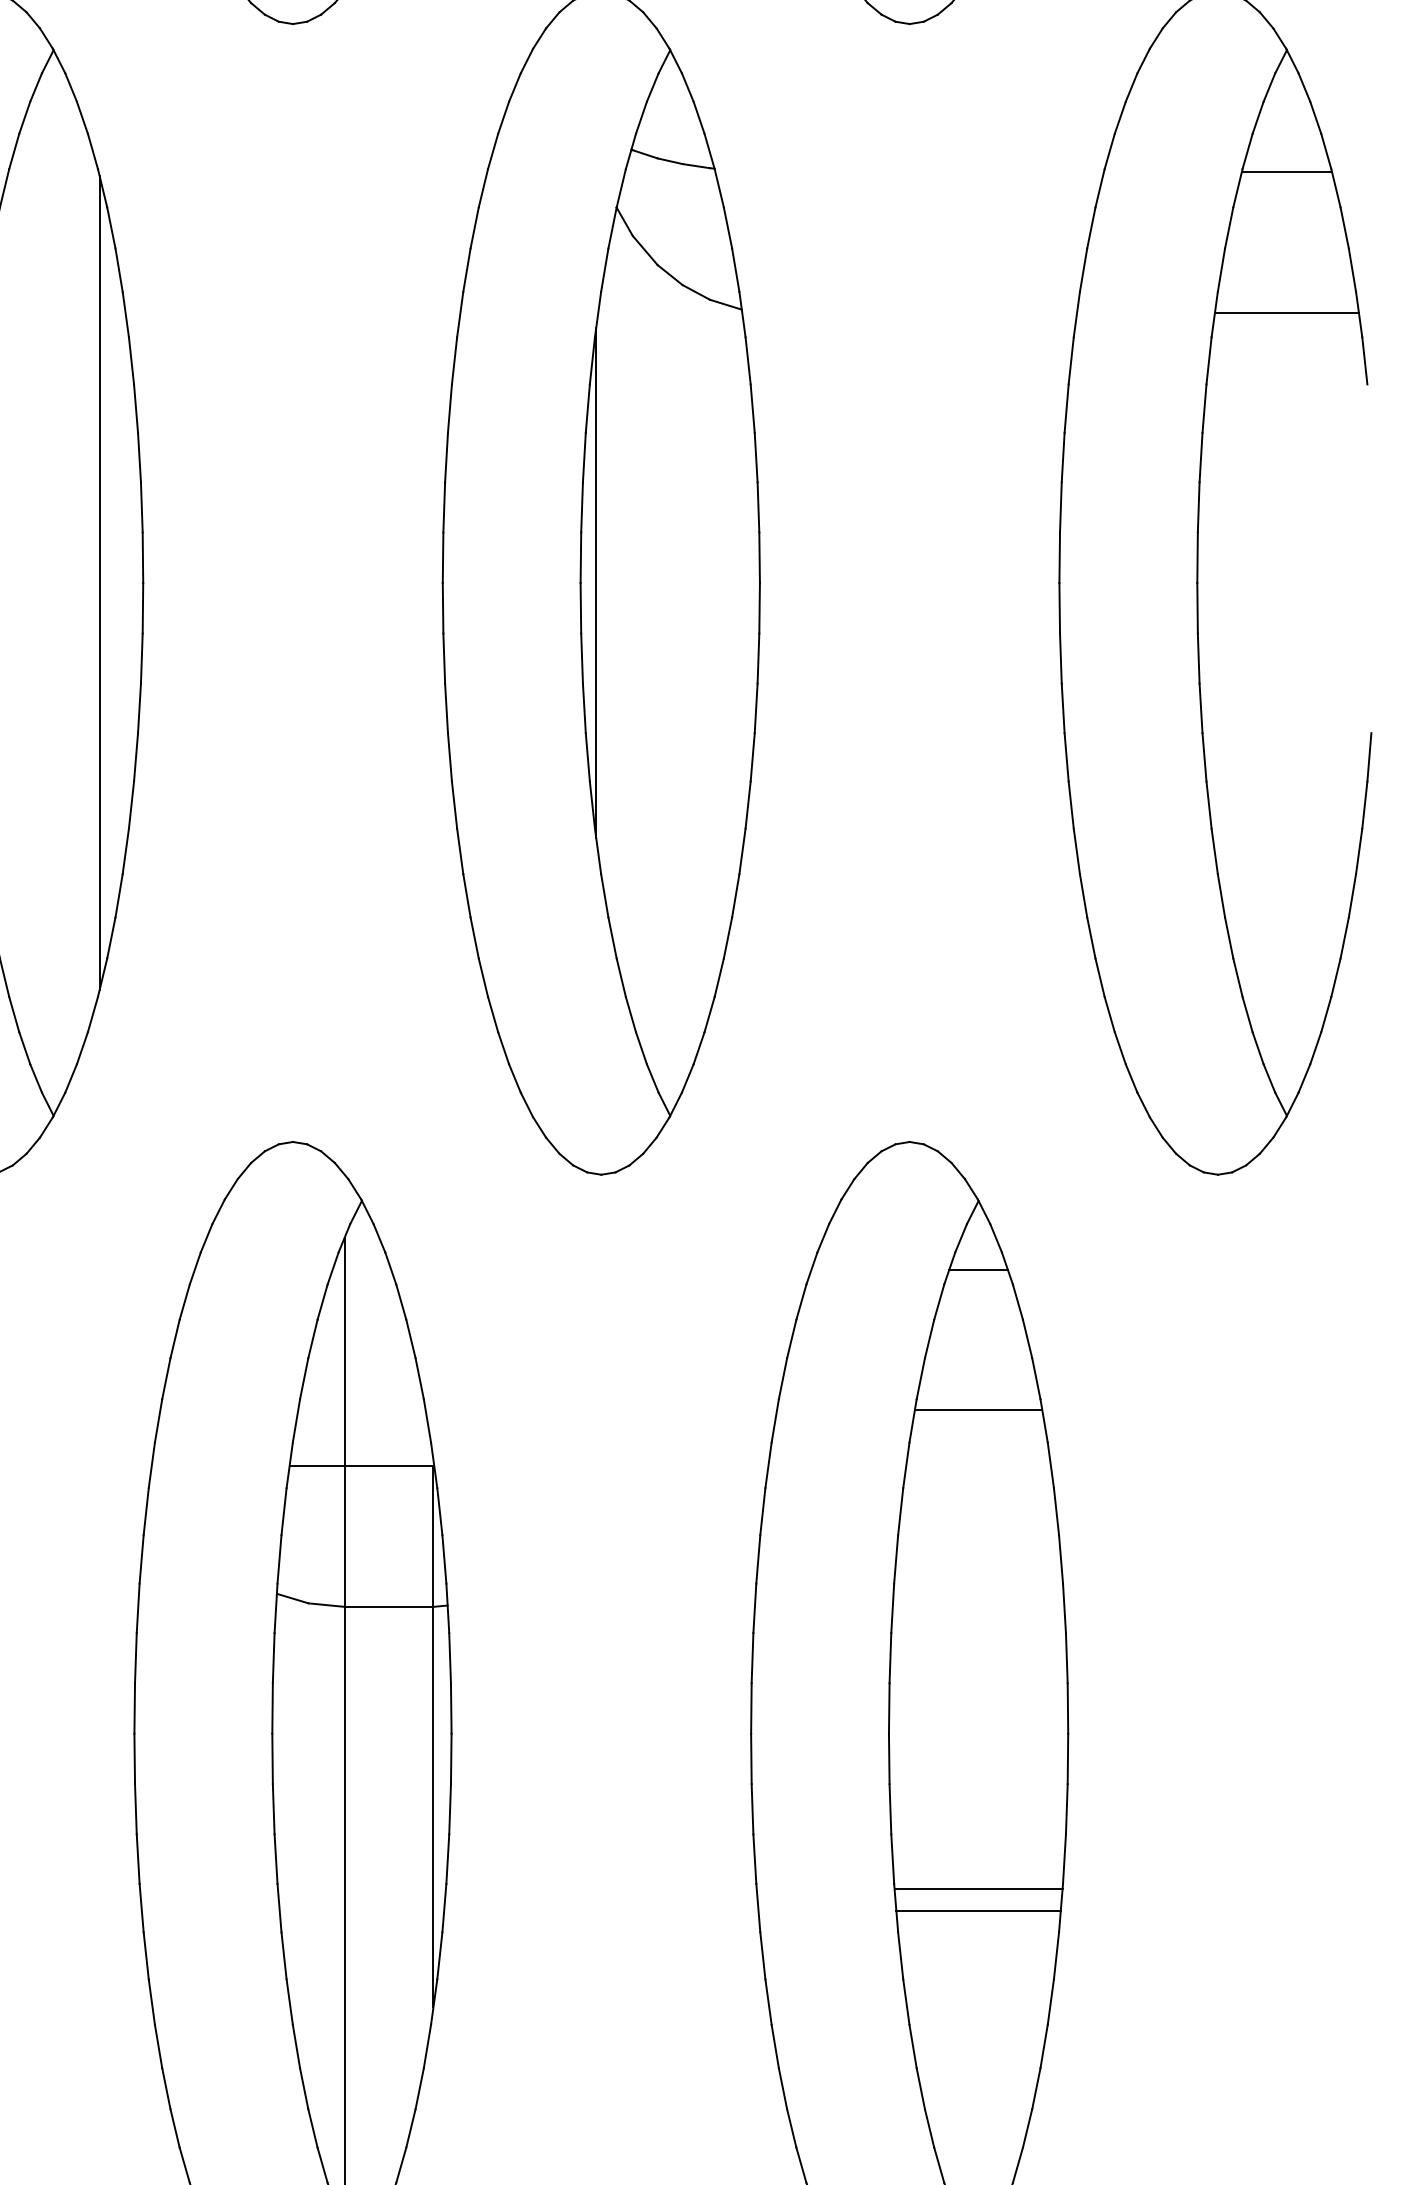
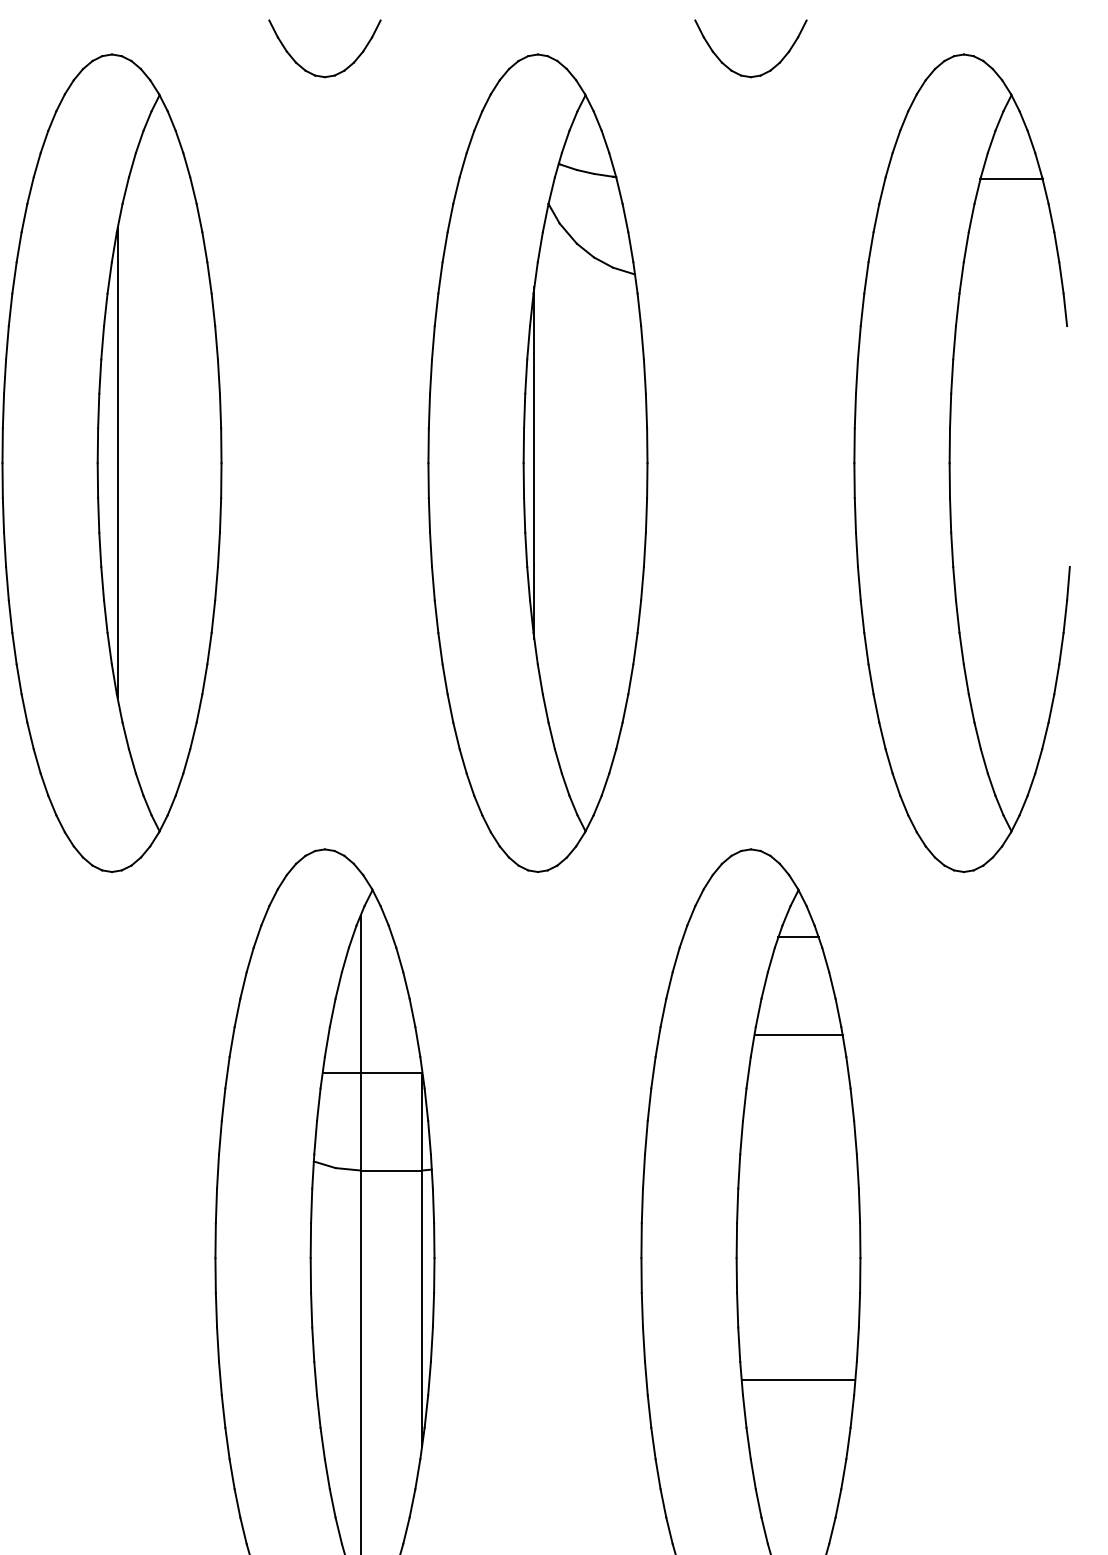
line: (1286, 312) -> (1011, 276), removed
line: (99, 583) -> (191, 463), removed
line: (978, 1889) -> (798, 1365), removed

